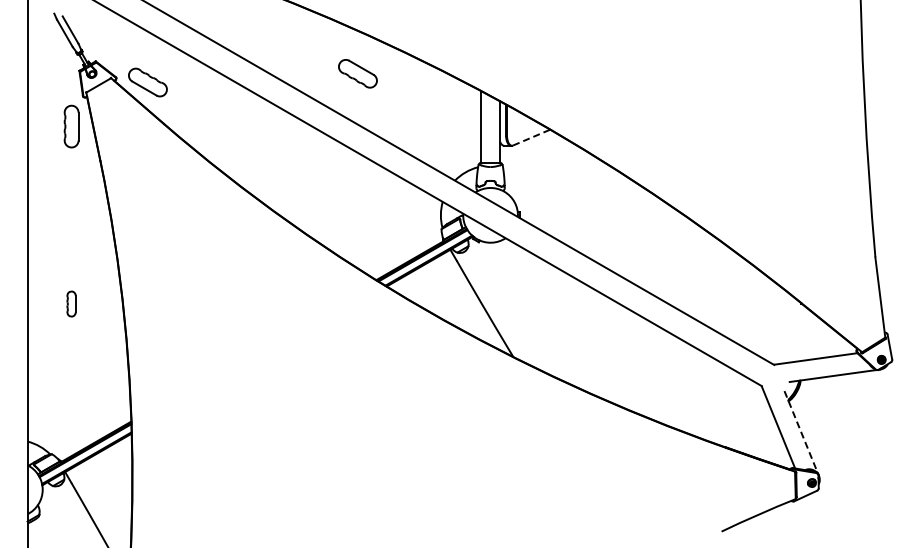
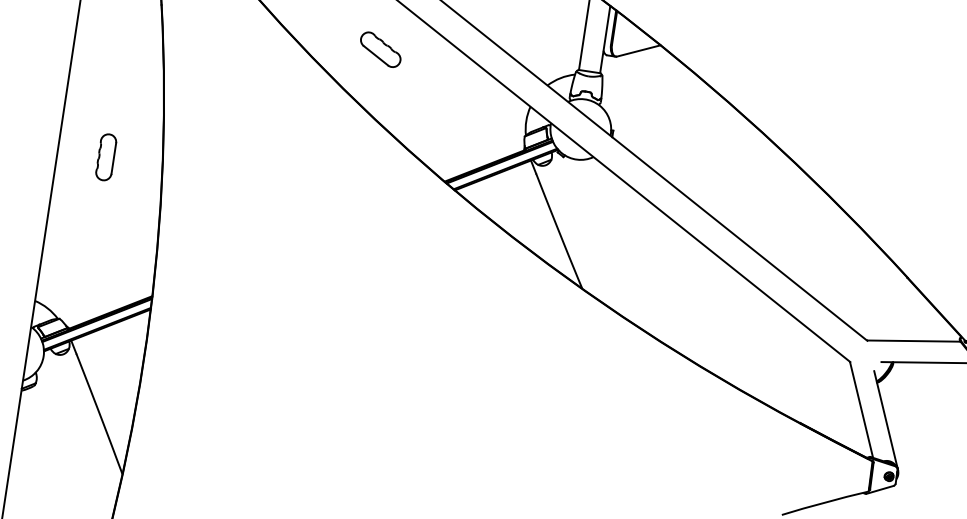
line: (532, 137) -> (639, 50), dashed -> solid
part: (301, 171) -> (380, 49), added
part: (71, 303) -> (106, 156), size x1.67
line: (801, 432) -> (886, 419), dashed -> solid

